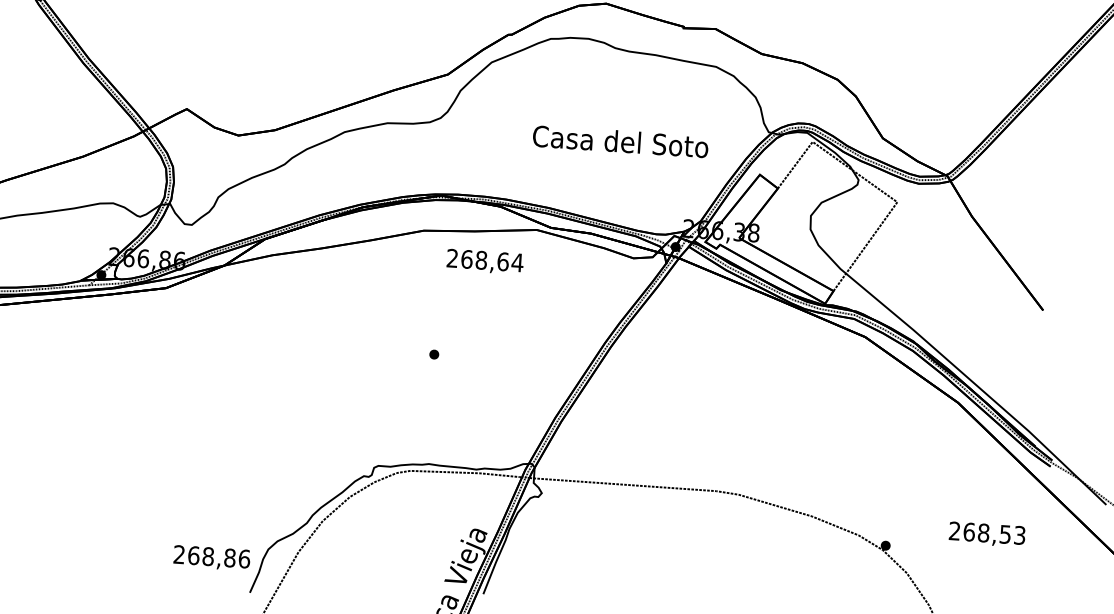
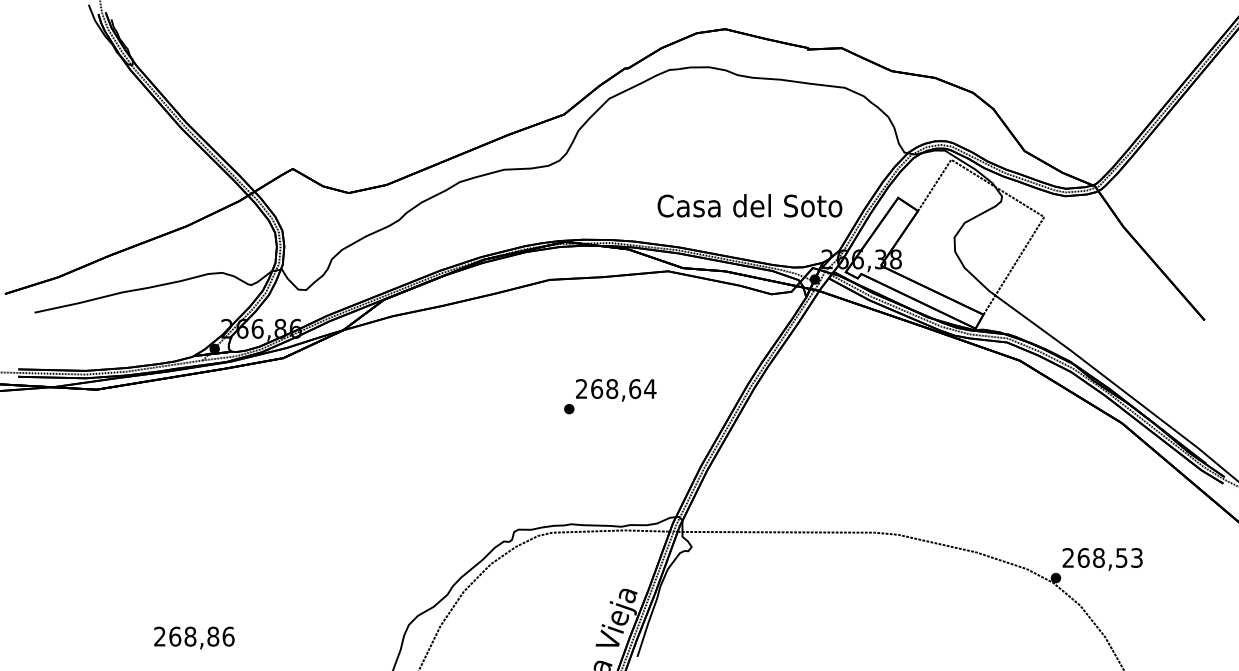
text: (620, 141) -> (749, 205), moved
text: (485, 262) -> (616, 390), moved
text: (987, 534) -> (1102, 559), moved
text: (212, 557) -> (194, 637), moved

